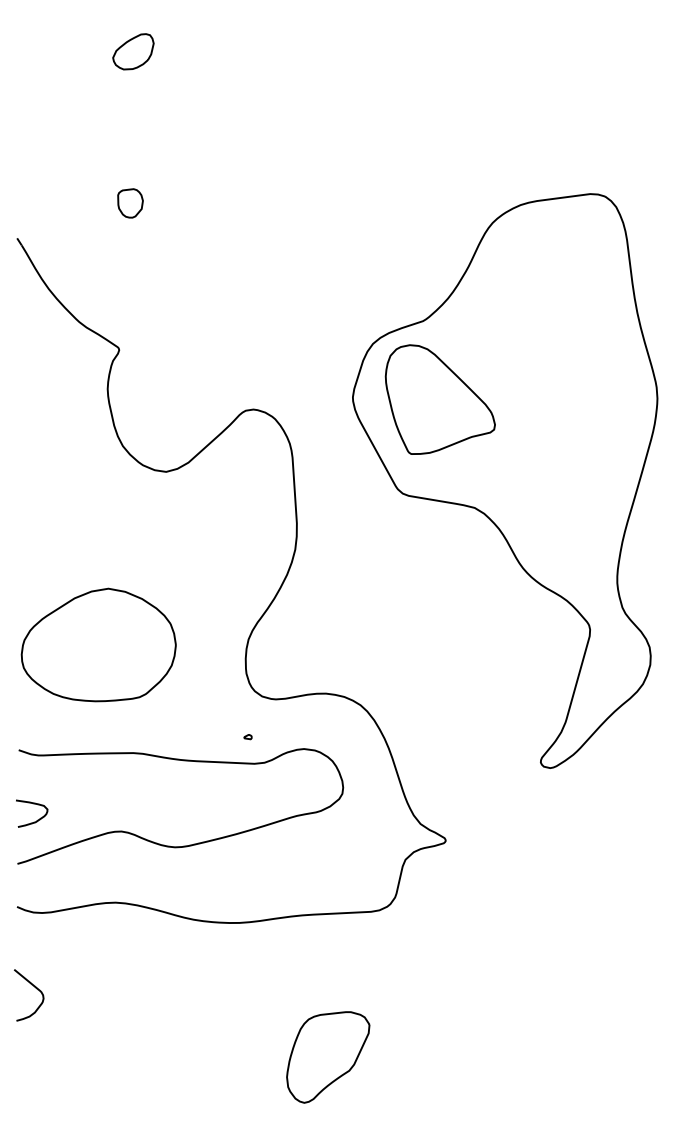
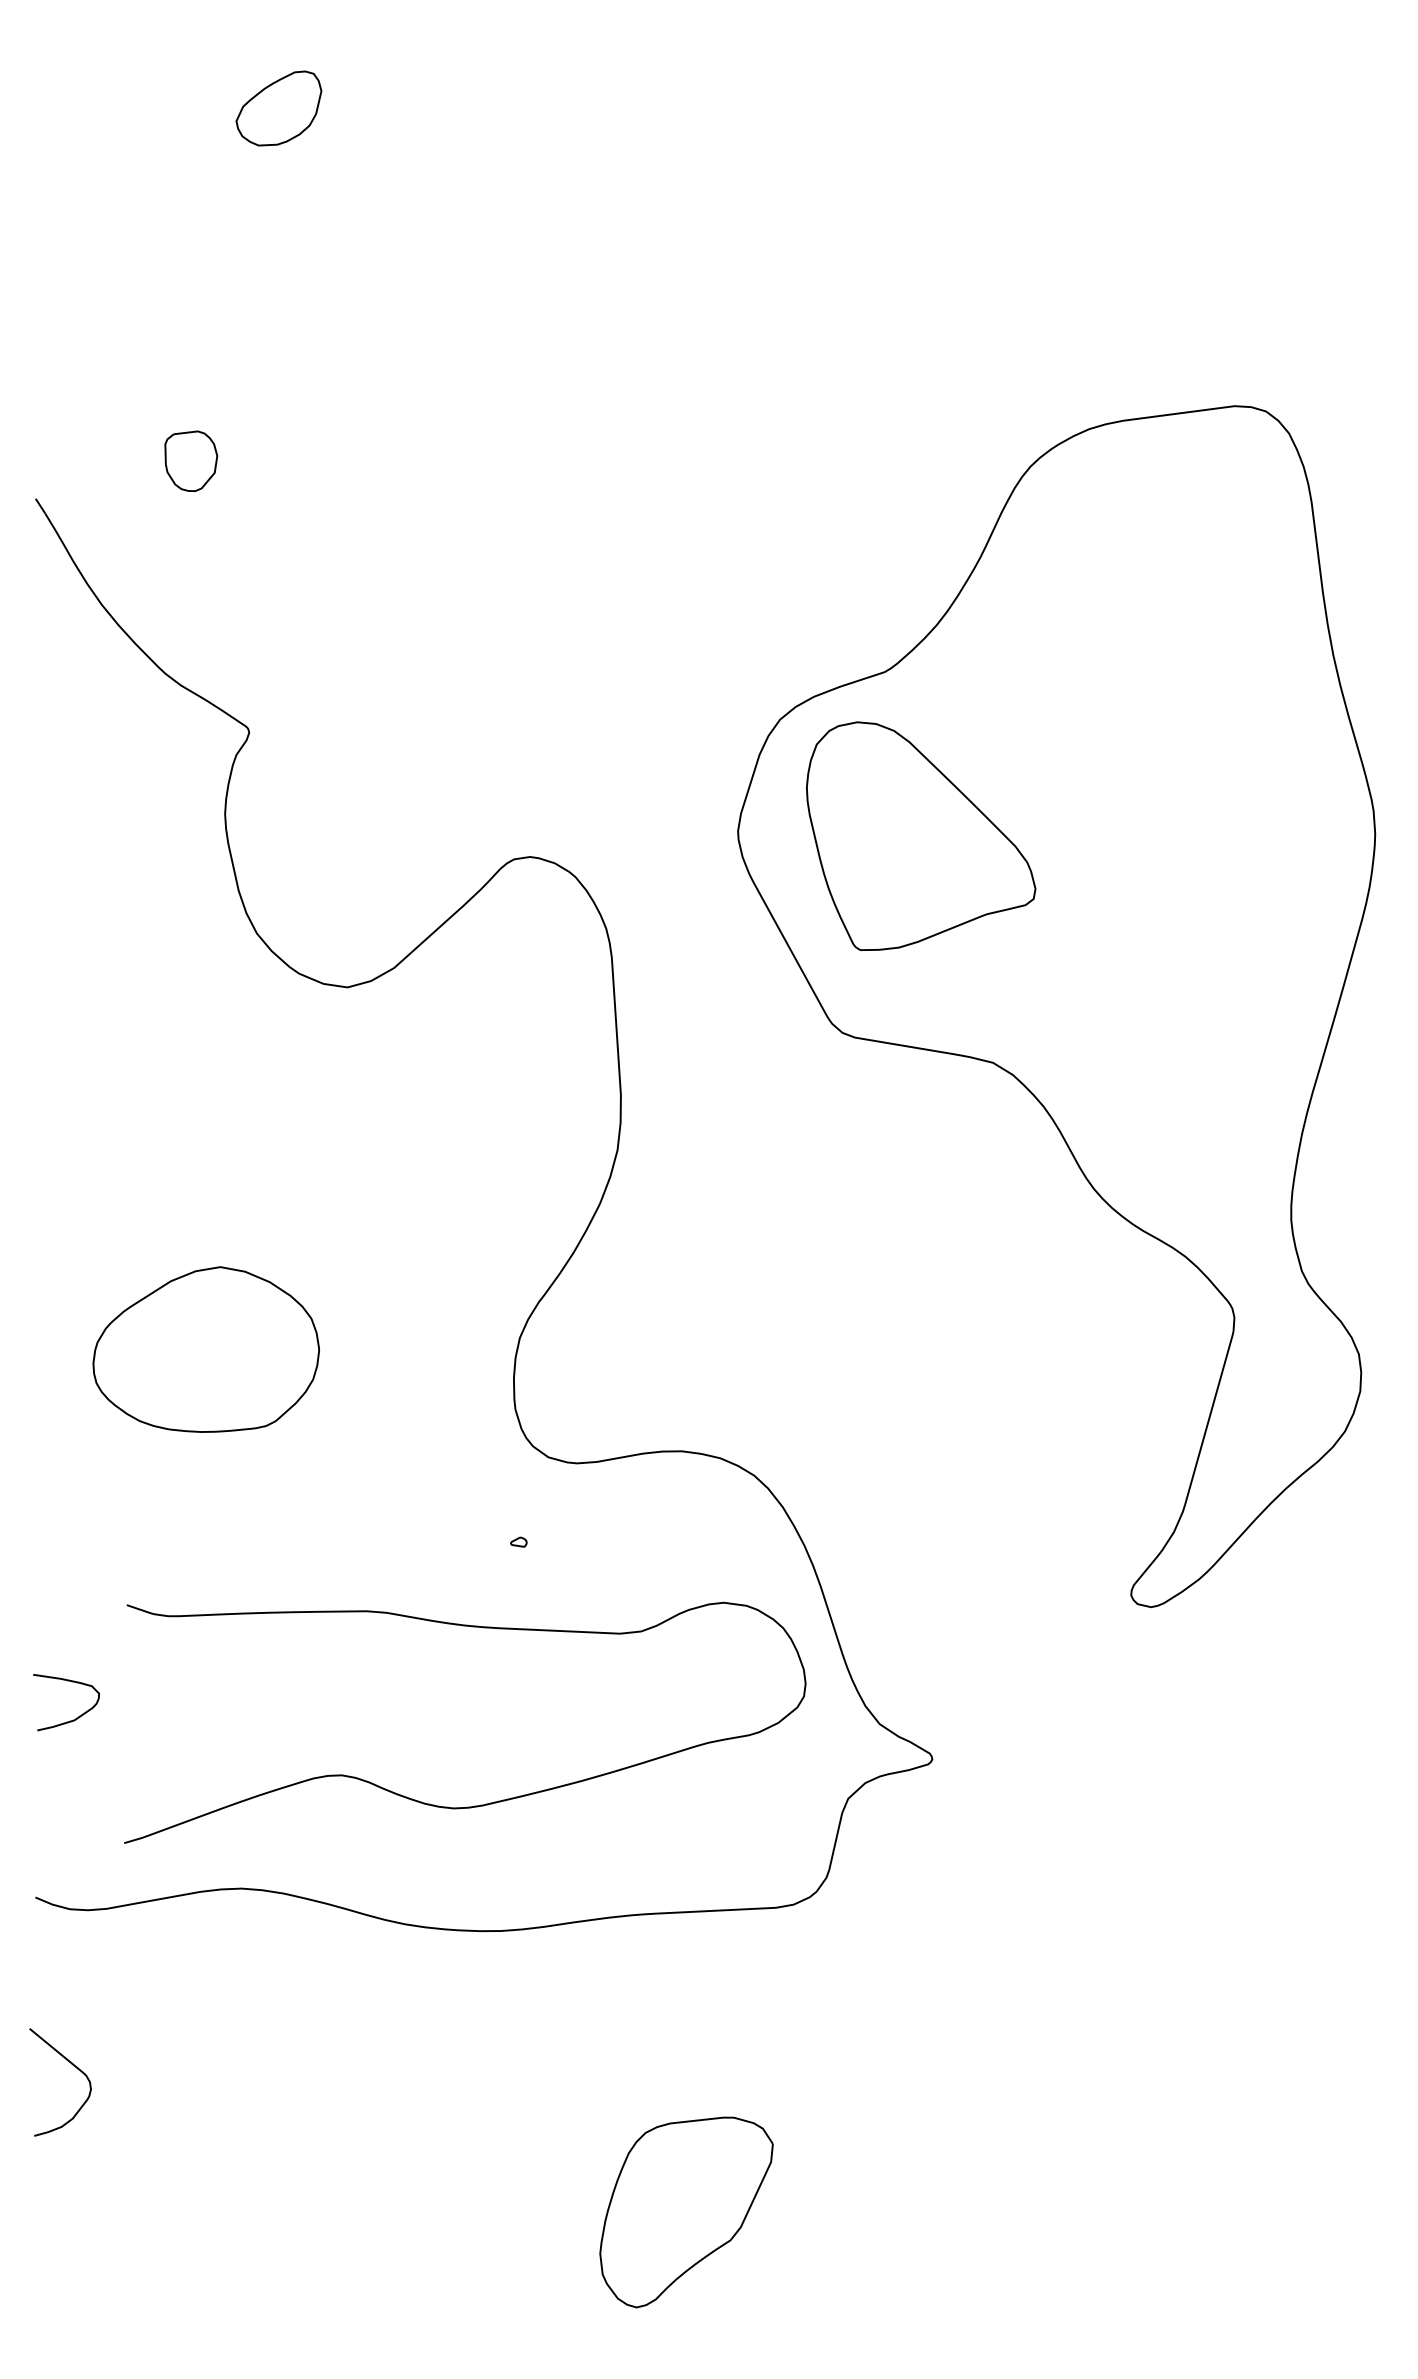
part: (130, 203) -> (191, 461), moved
part: (98, 644) -> (205, 1348), size x0.7
curve: (189, 844) -> (484, 1802), moved

